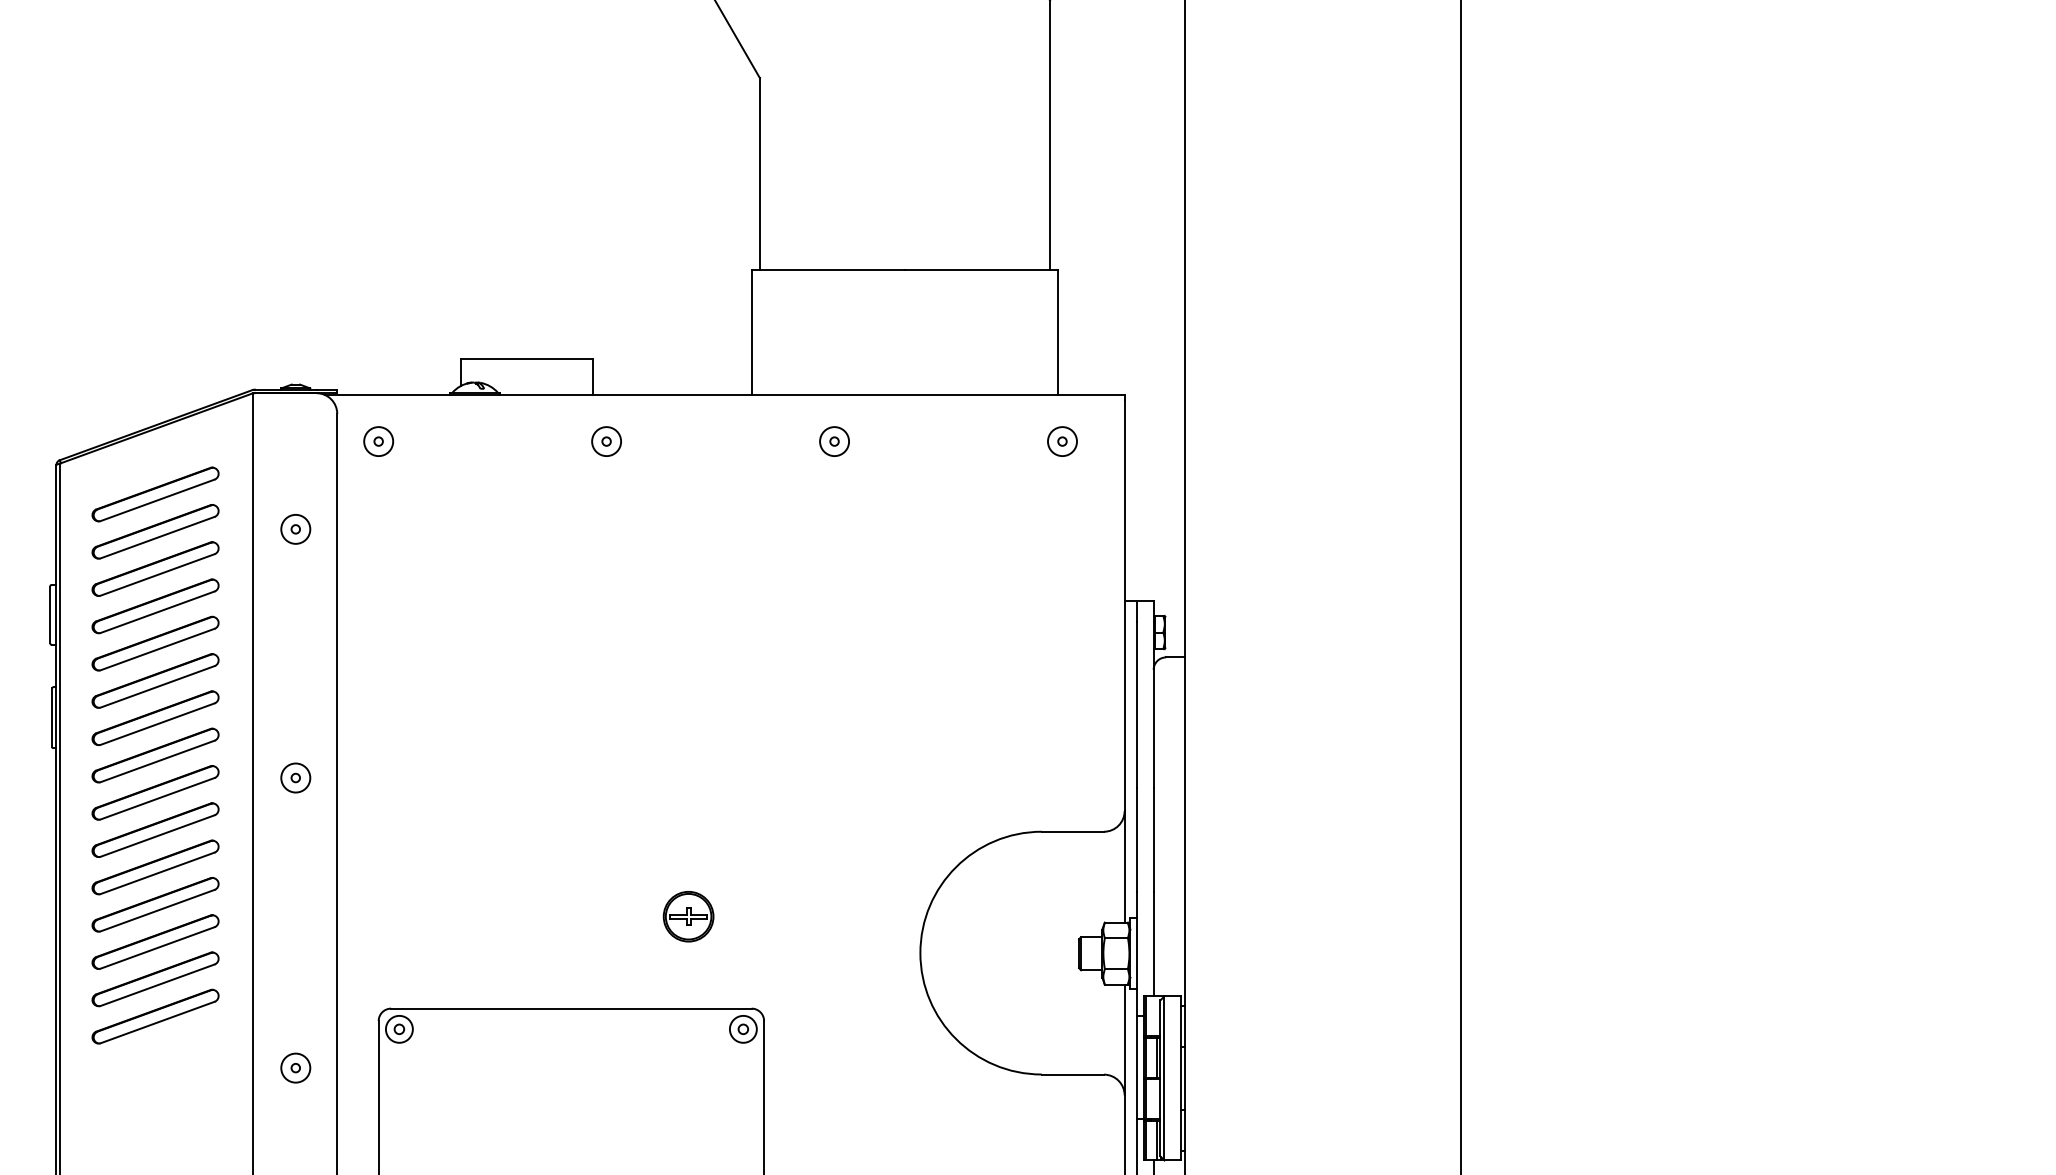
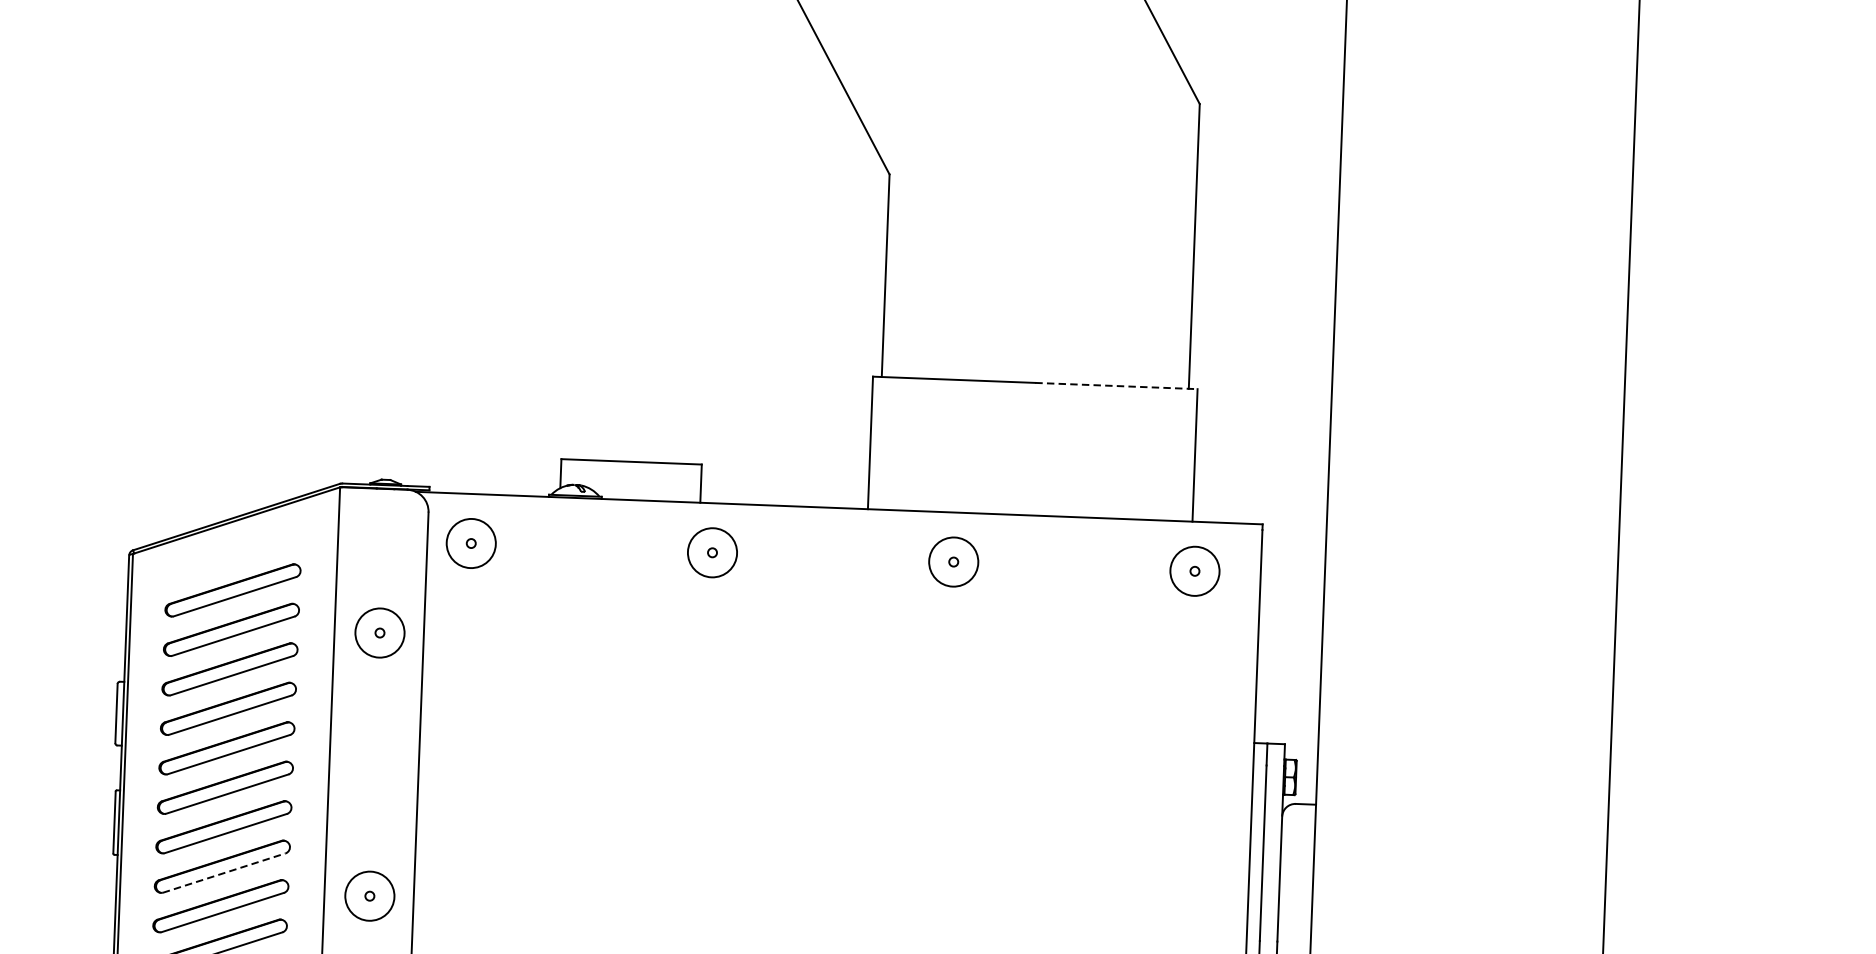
line: (981, 269) -> (1116, 385), solid -> dashed
circle: (378, 441) -> (471, 543), size x1.6
circle: (606, 441) -> (712, 552), size x1.6
circle: (834, 441) -> (953, 561), size x1.6
circle: (1062, 441) -> (1194, 571), size x1.6
circle: (295, 528) -> (379, 632), size x1.6
line: (157, 761) -> (224, 873), solid -> dashed
circle: (295, 777) -> (369, 895), size x1.6

